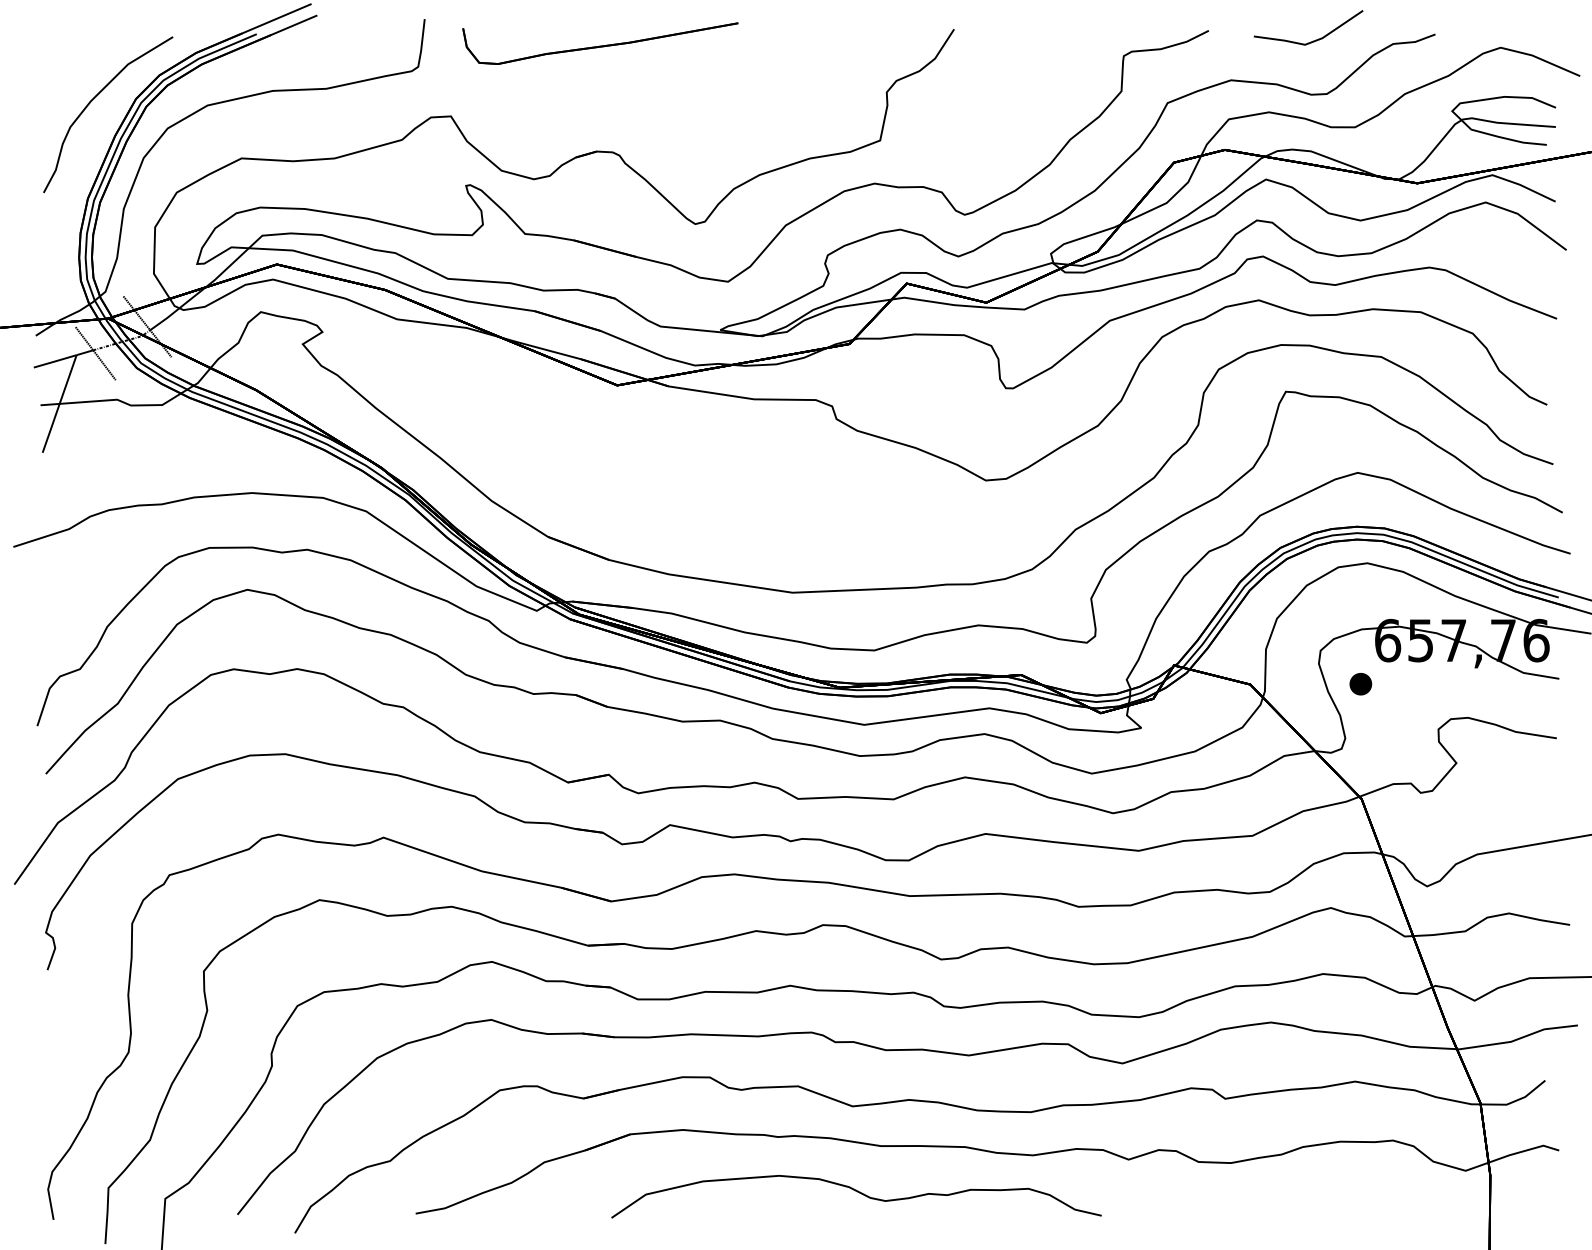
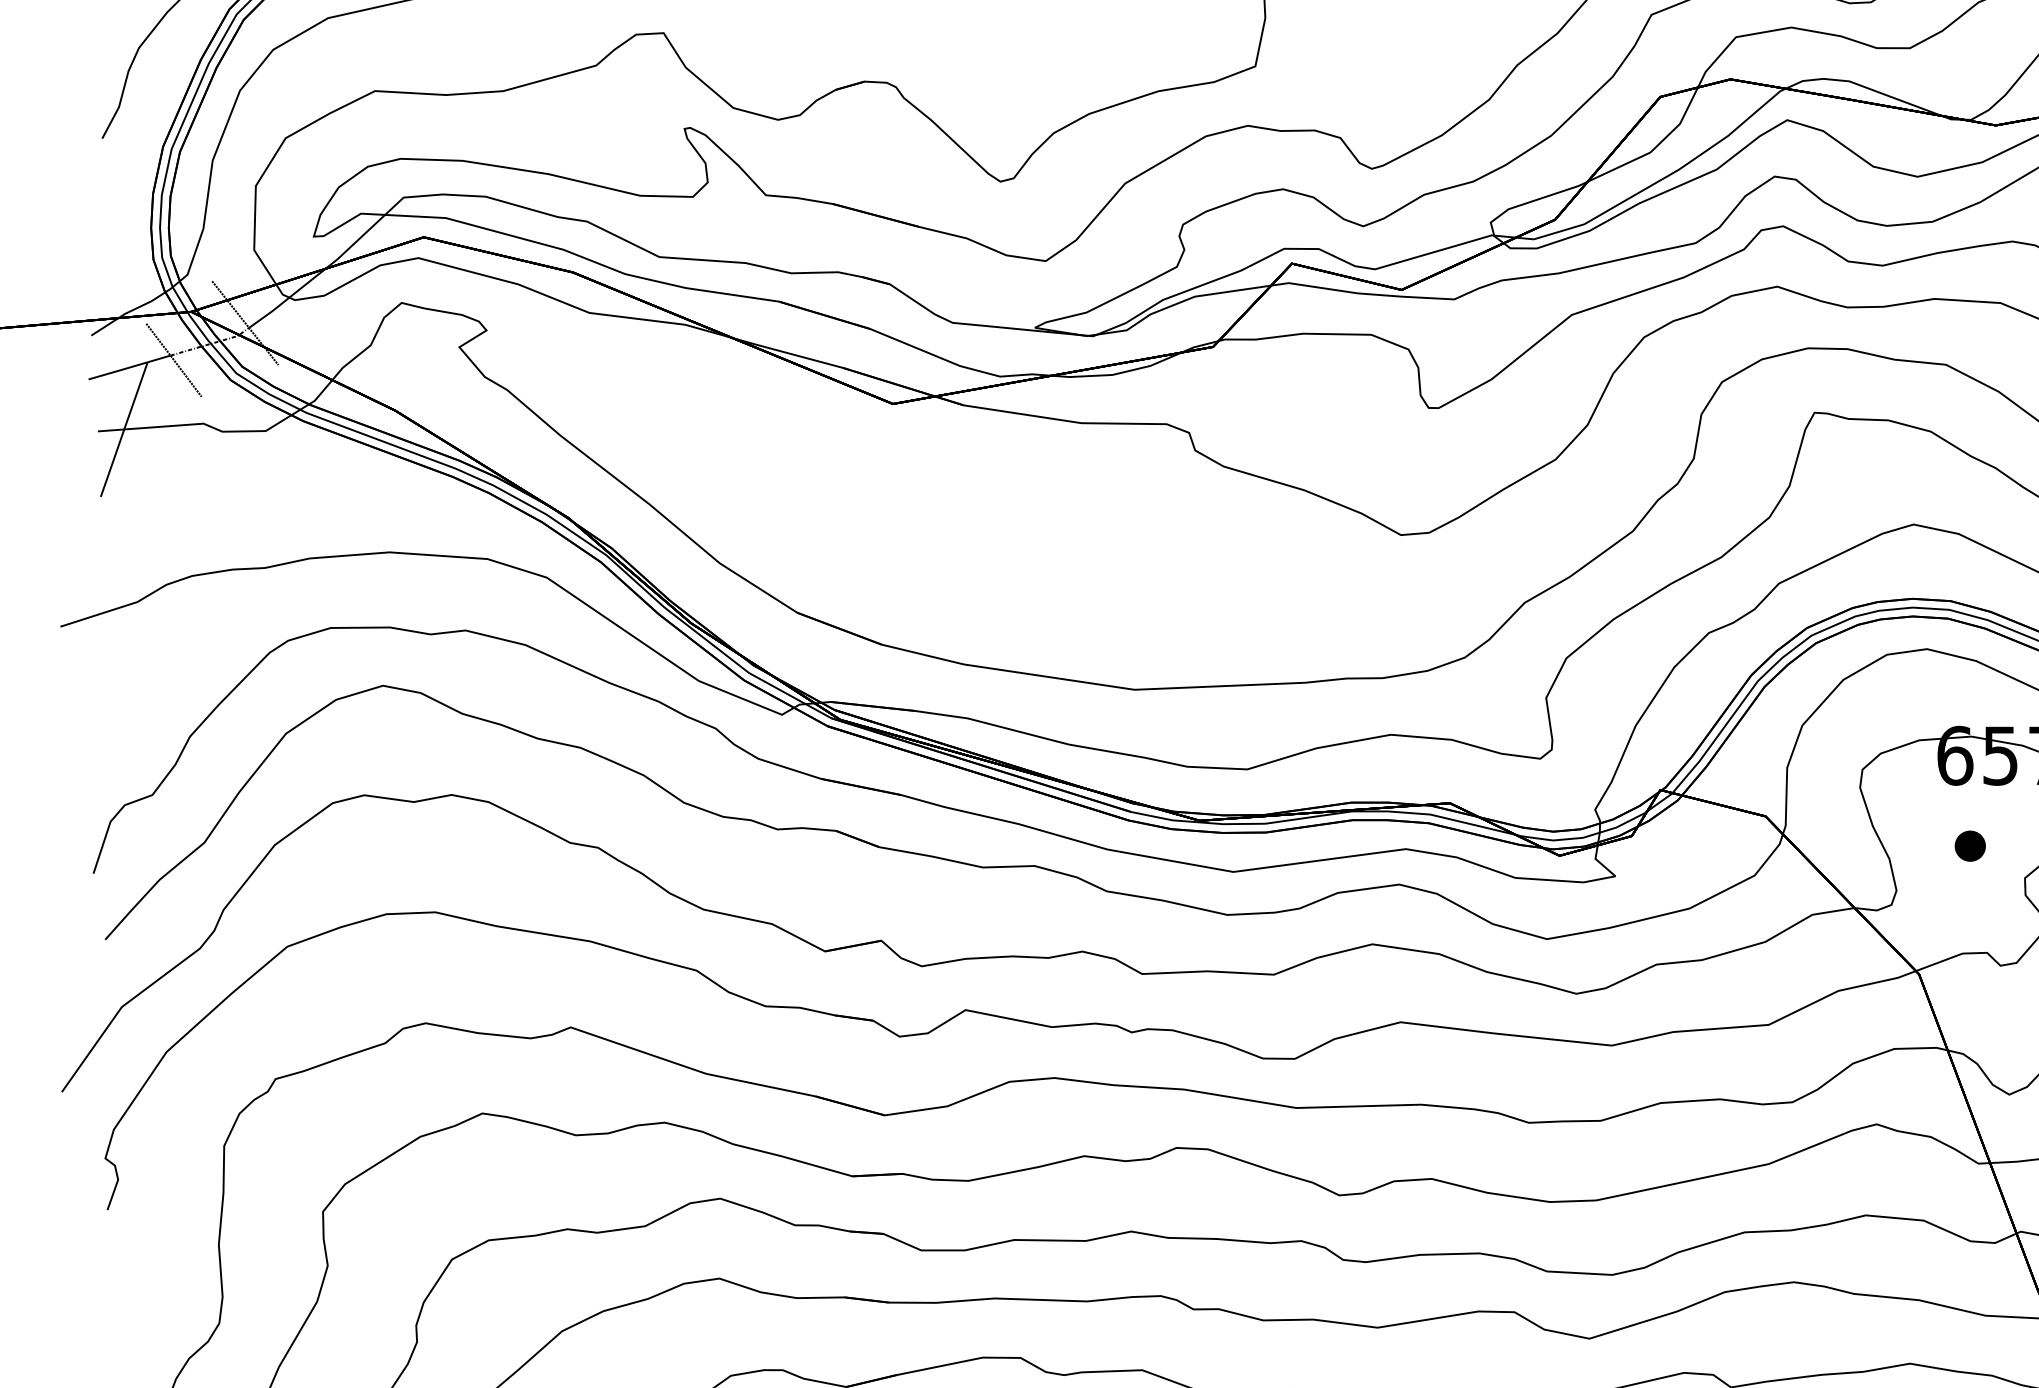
part: (1360, 684) -> (1969, 846), moved

